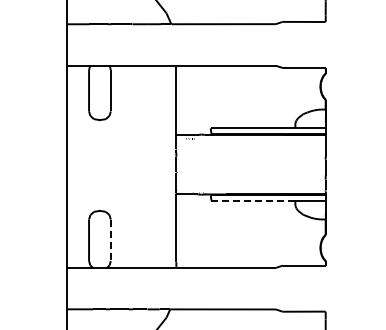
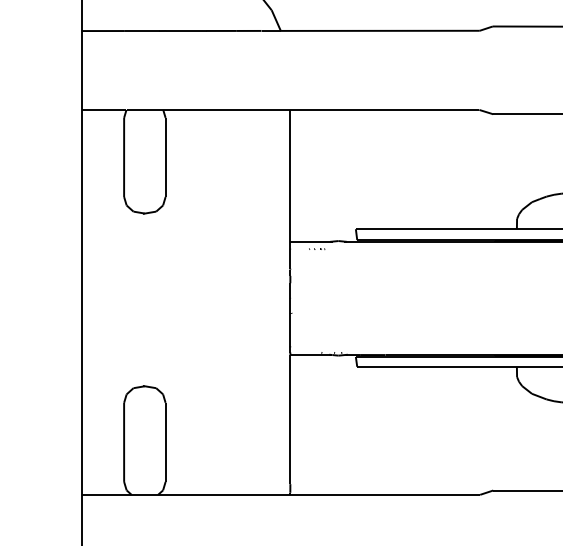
line: (253, 200) -> (437, 366), dashed -> solid
line: (110, 240) -> (164, 442), dashed -> solid

